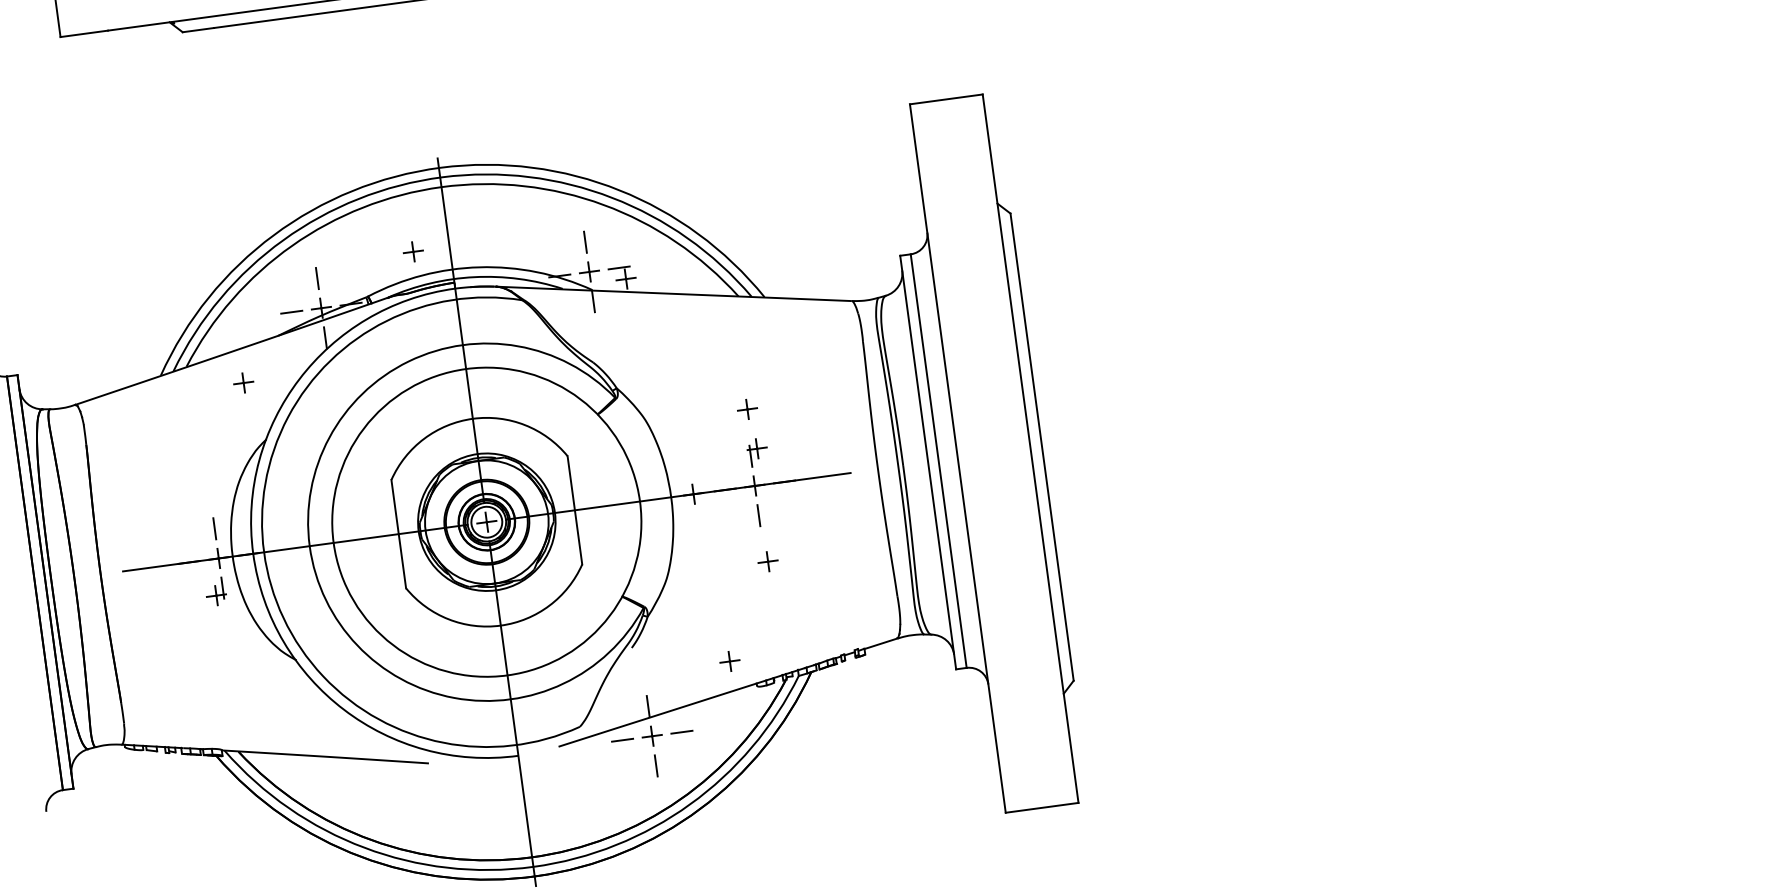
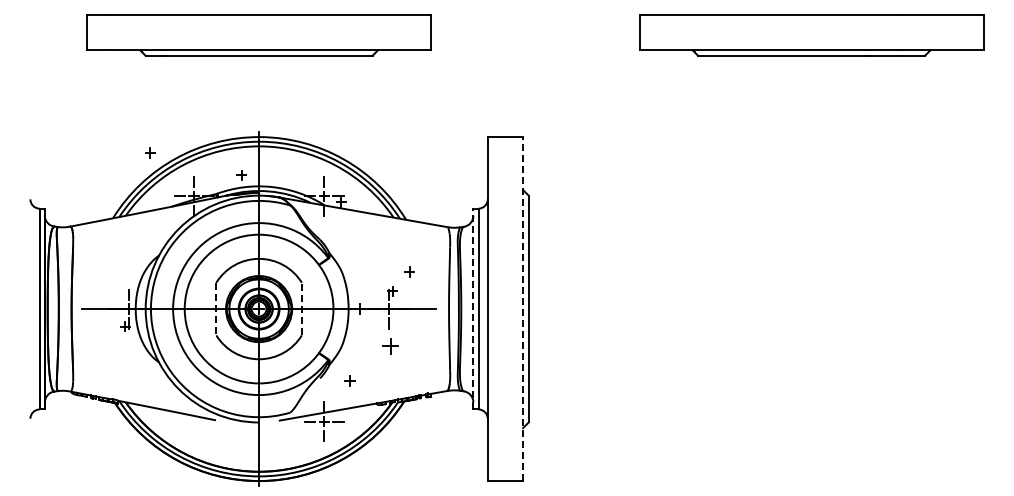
part: (244, 381) -> (150, 152), moved
part: (746, 408) -> (409, 271), moved
line: (1031, 449) -> (523, 309), solid -> dashed
line: (928, 461) -> (473, 308), solid -> dashed
line: (573, 509) -> (301, 308), solid -> dashed
line: (399, 534) -> (216, 309), solid -> dashed
part: (767, 560) -> (390, 345), size x1.6
part: (728, 660) -> (349, 380), moved

